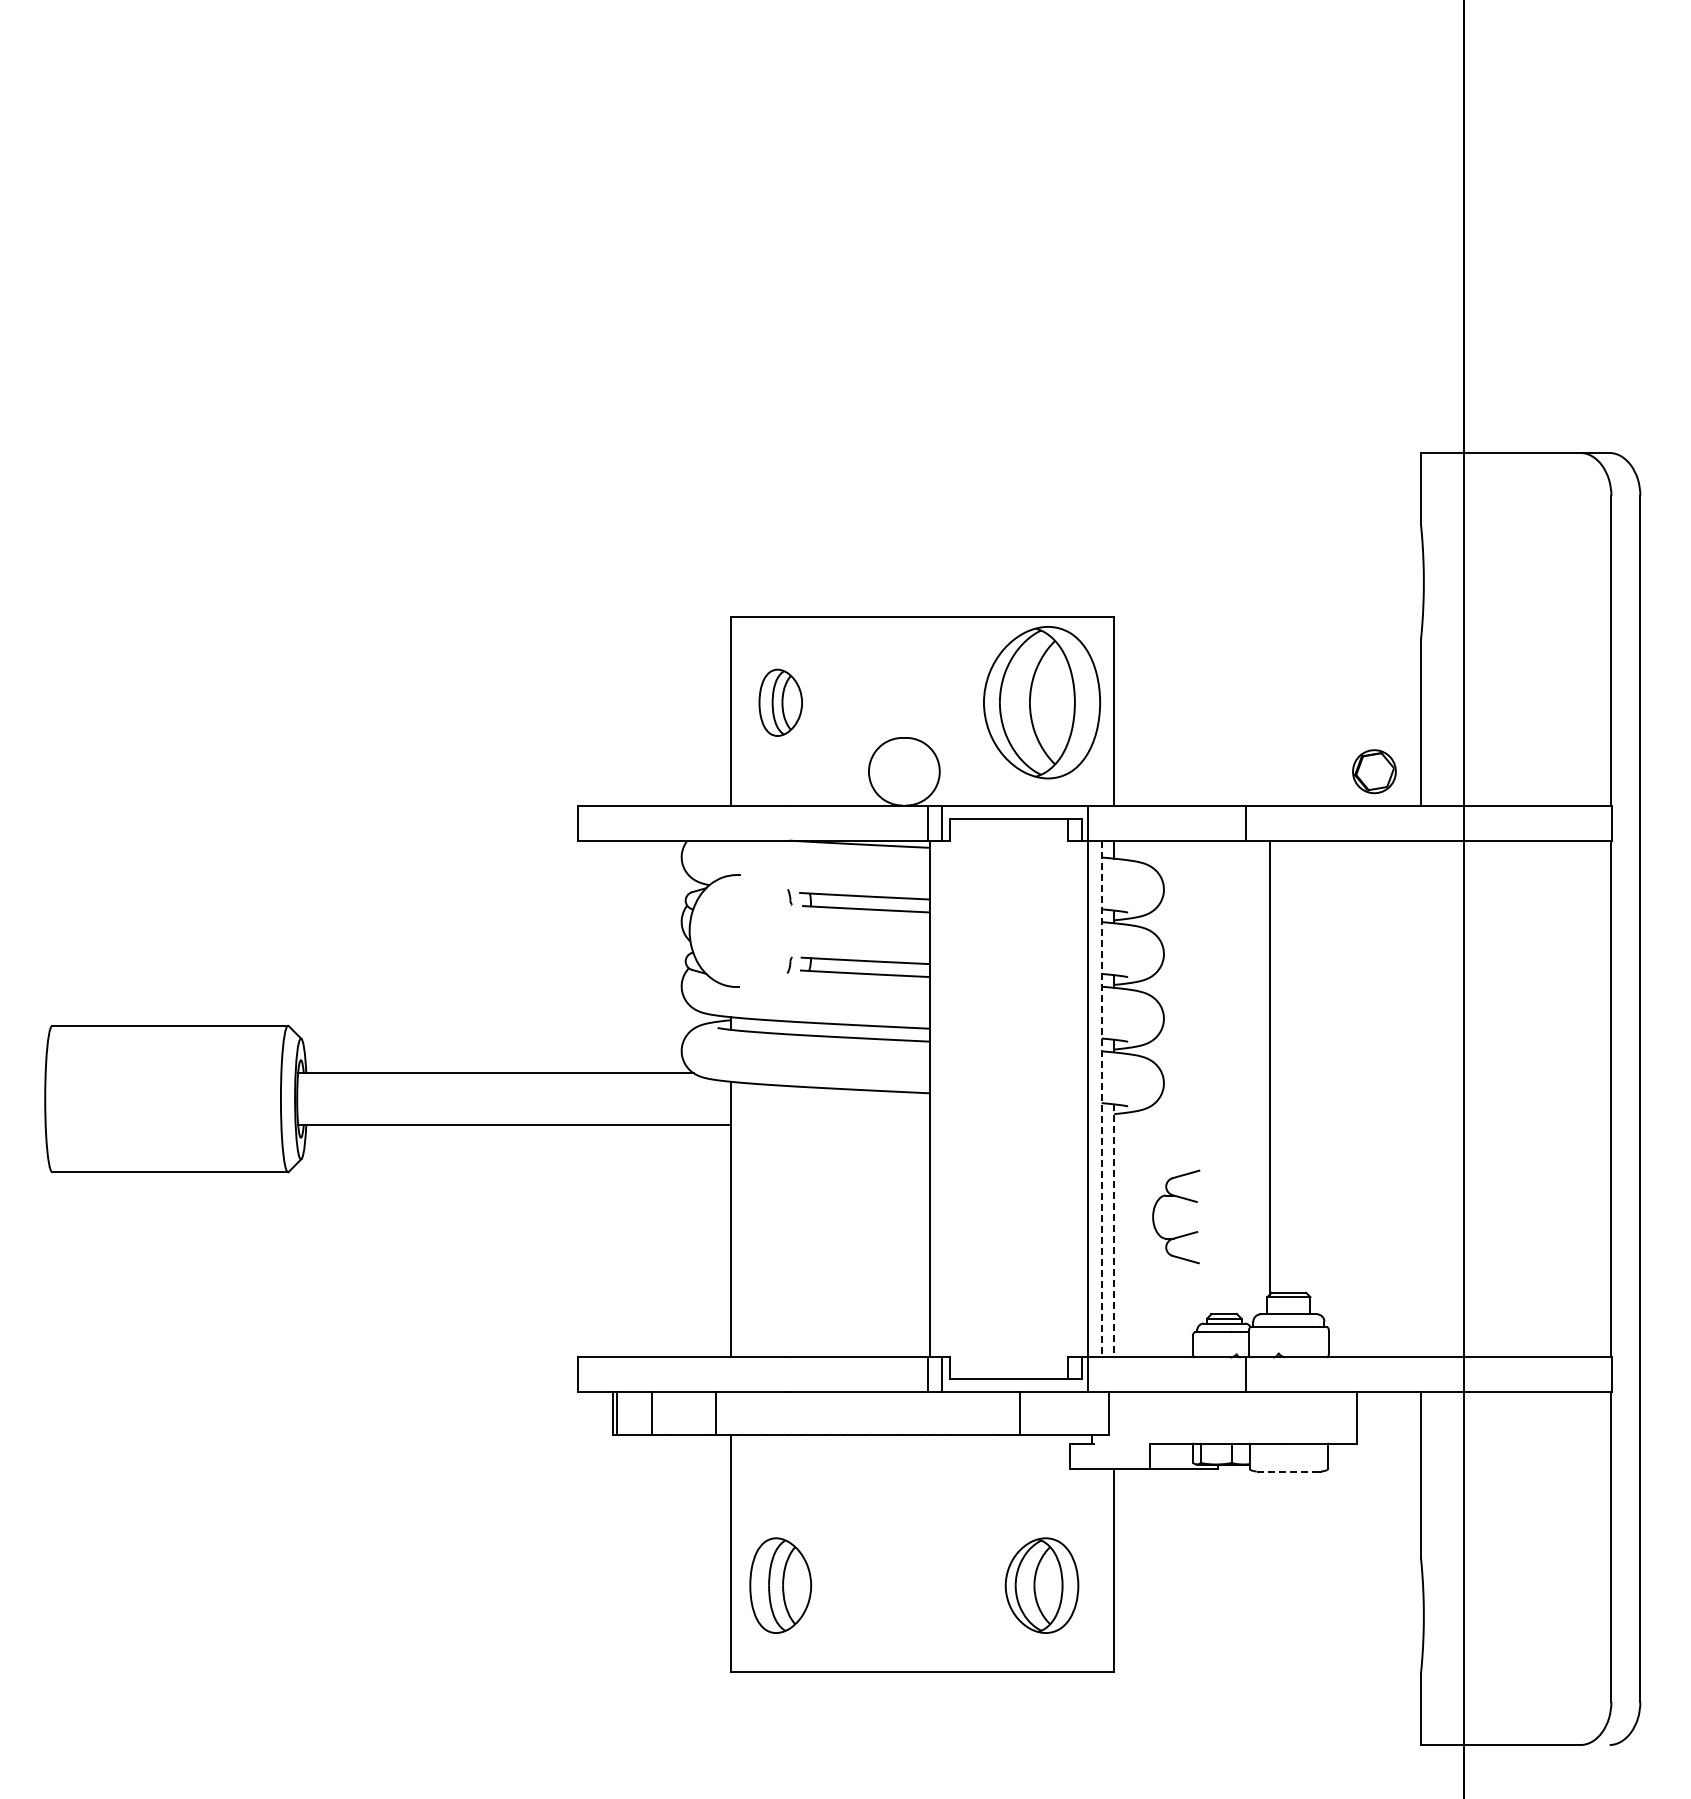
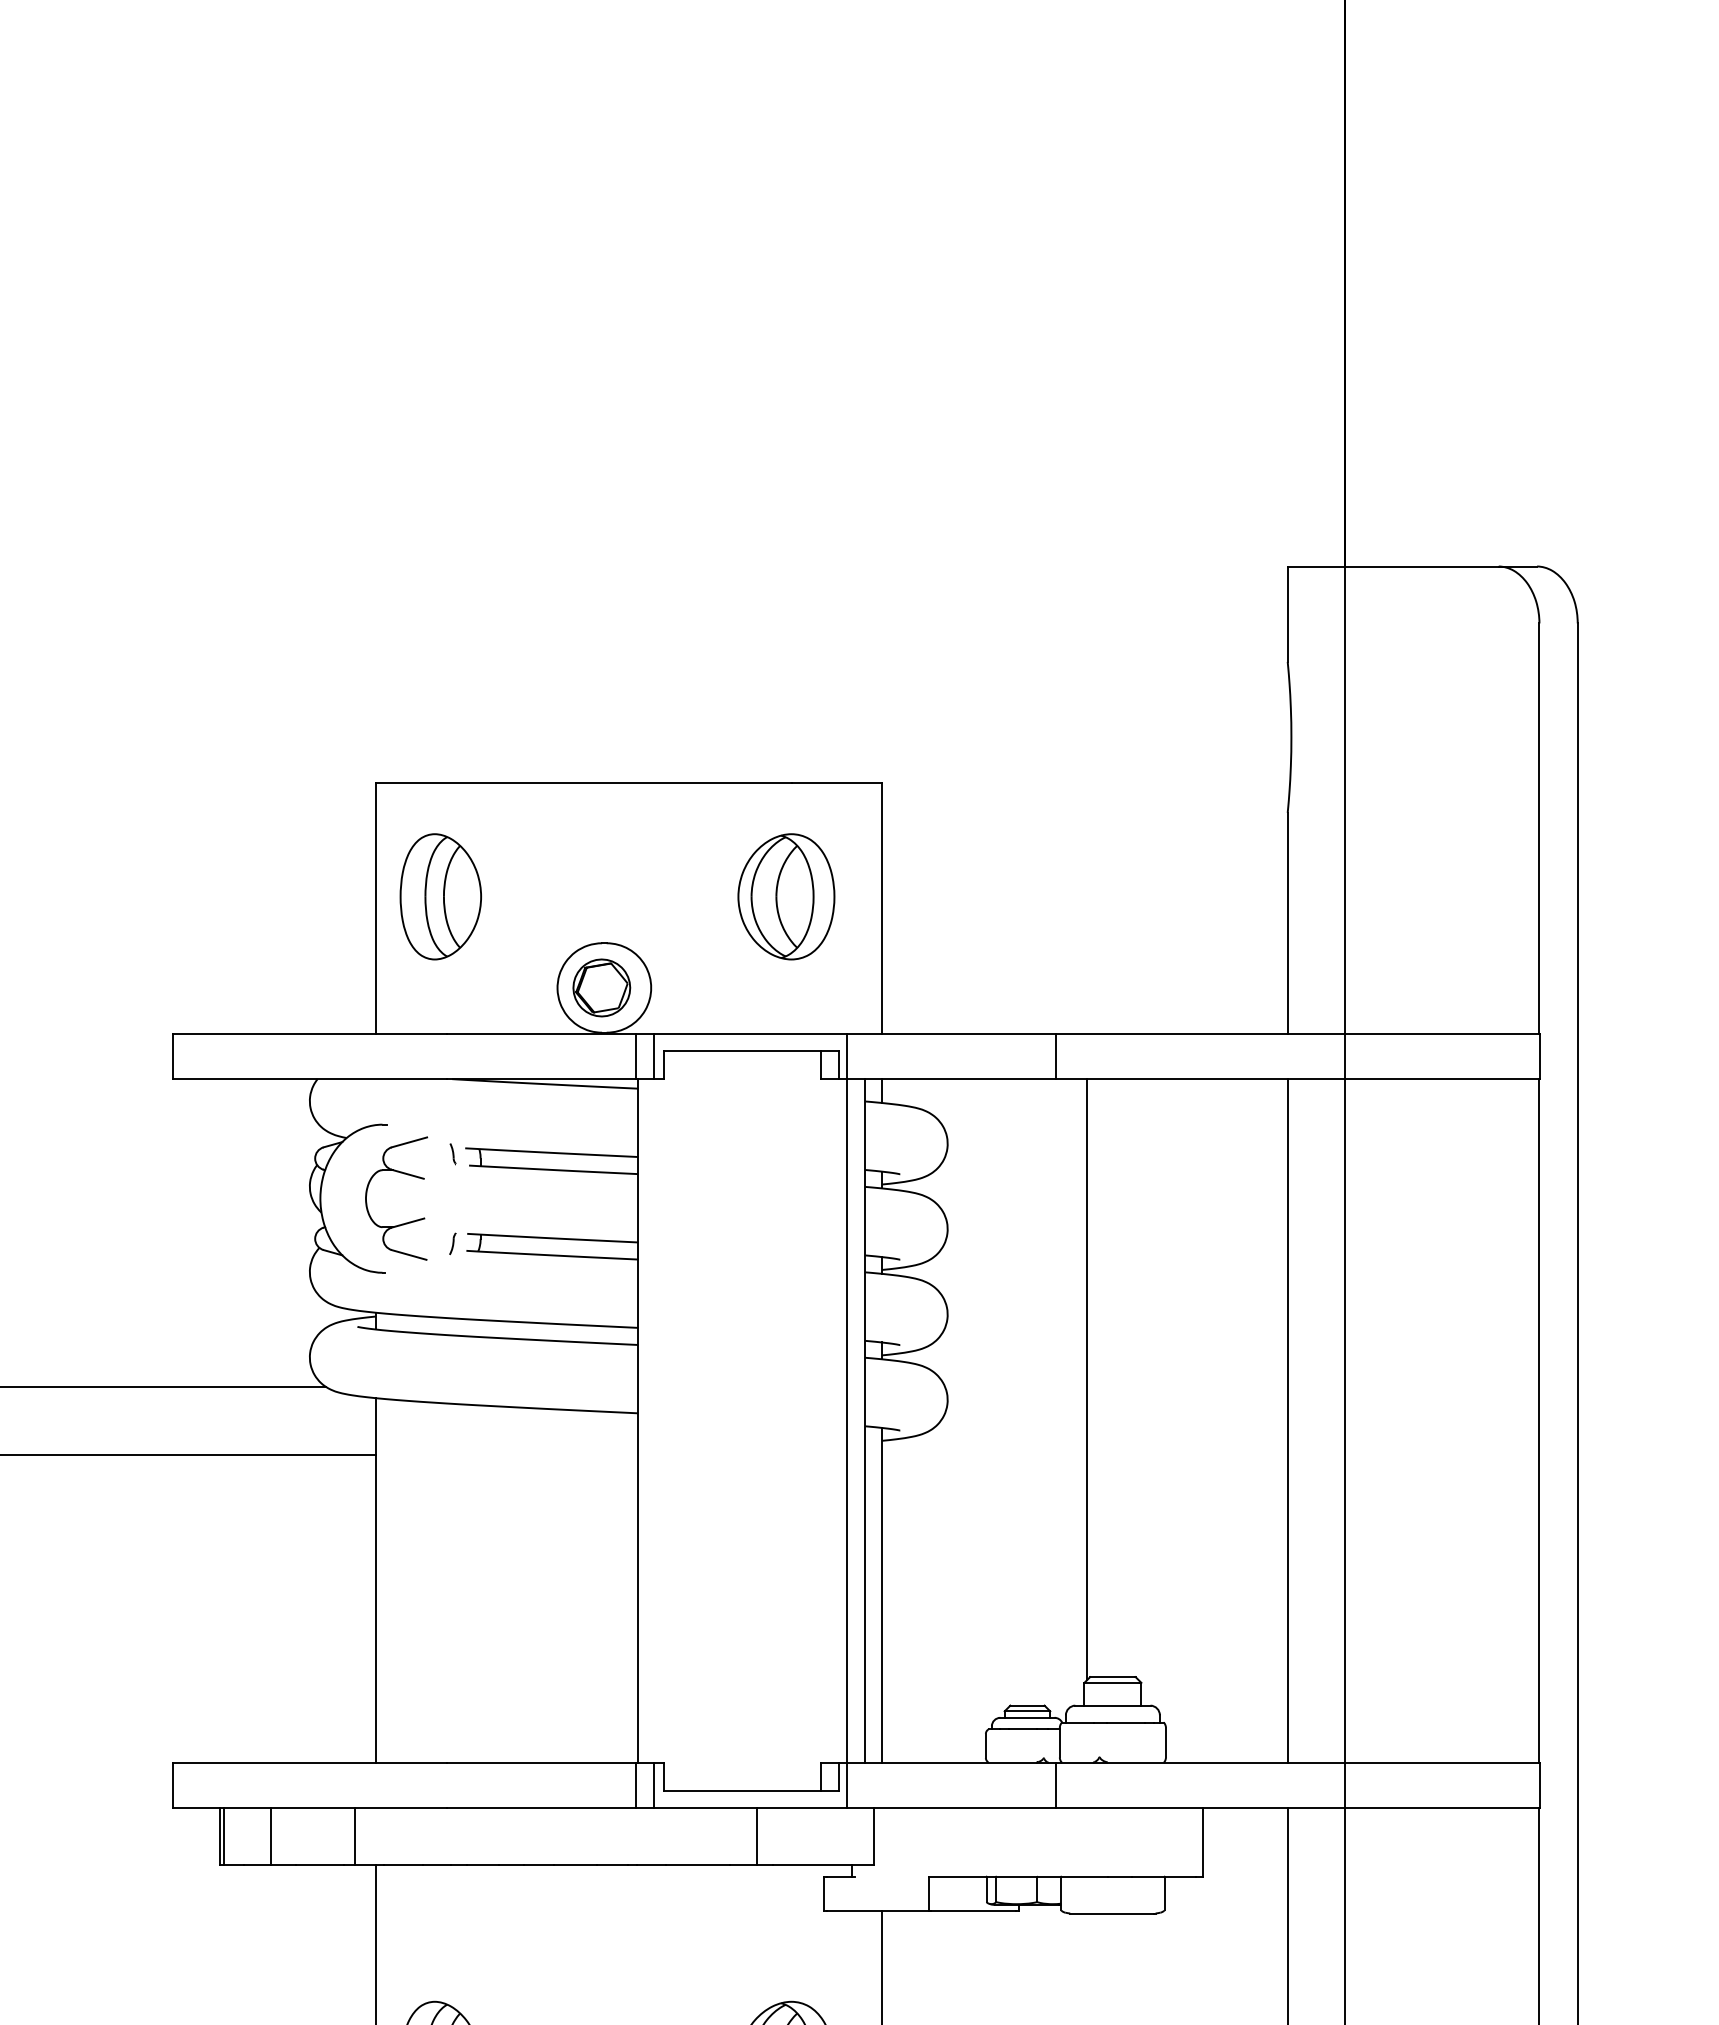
part: (780, 702) -> (440, 896), size x1.43
part: (1041, 702) -> (785, 896), size x0.62
part: (1374, 771) -> (601, 987), moved
line: (1421, 1098) -> (1288, 1420), added
line: (1101, 1099) -> (865, 1421), dashed -> solid
part: (1183, 1199) -> (406, 1175), moved
line: (1114, 1230) -> (882, 1594), dashed -> solid
line: (1288, 1471) -> (1112, 1913), dashed -> solid

